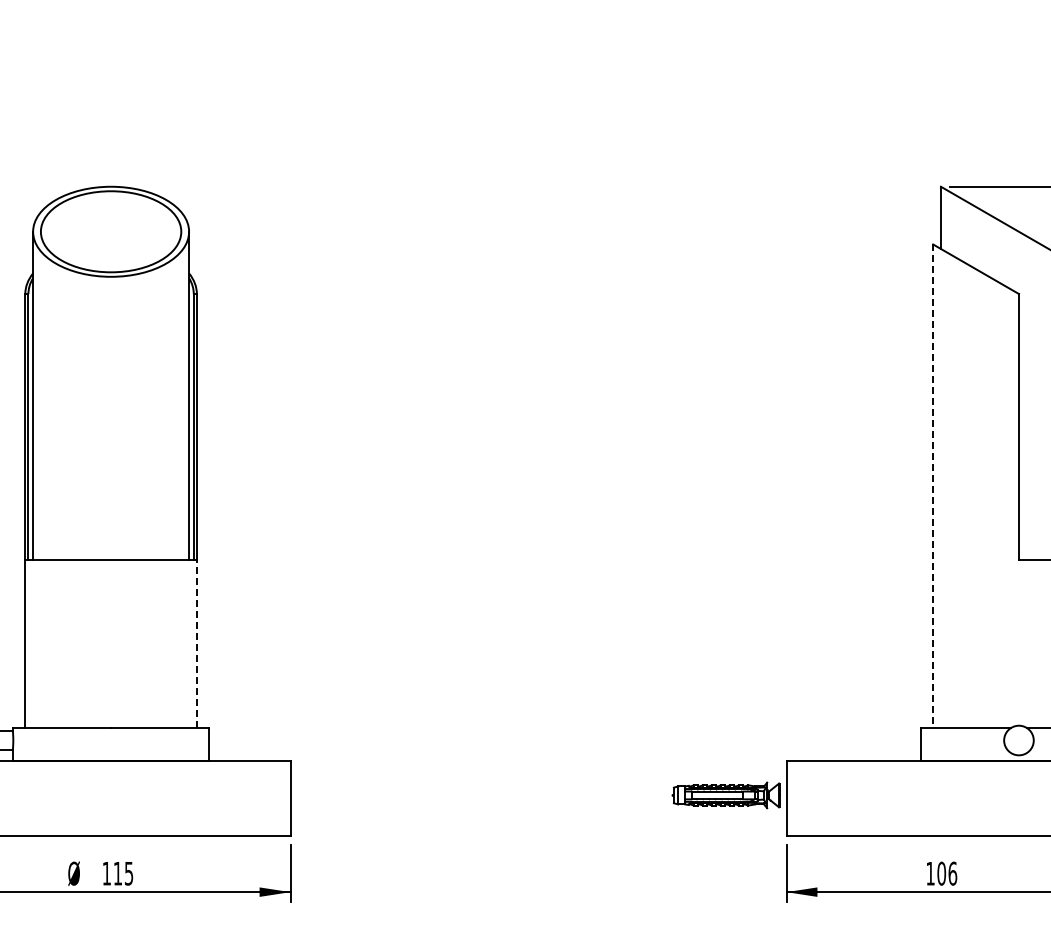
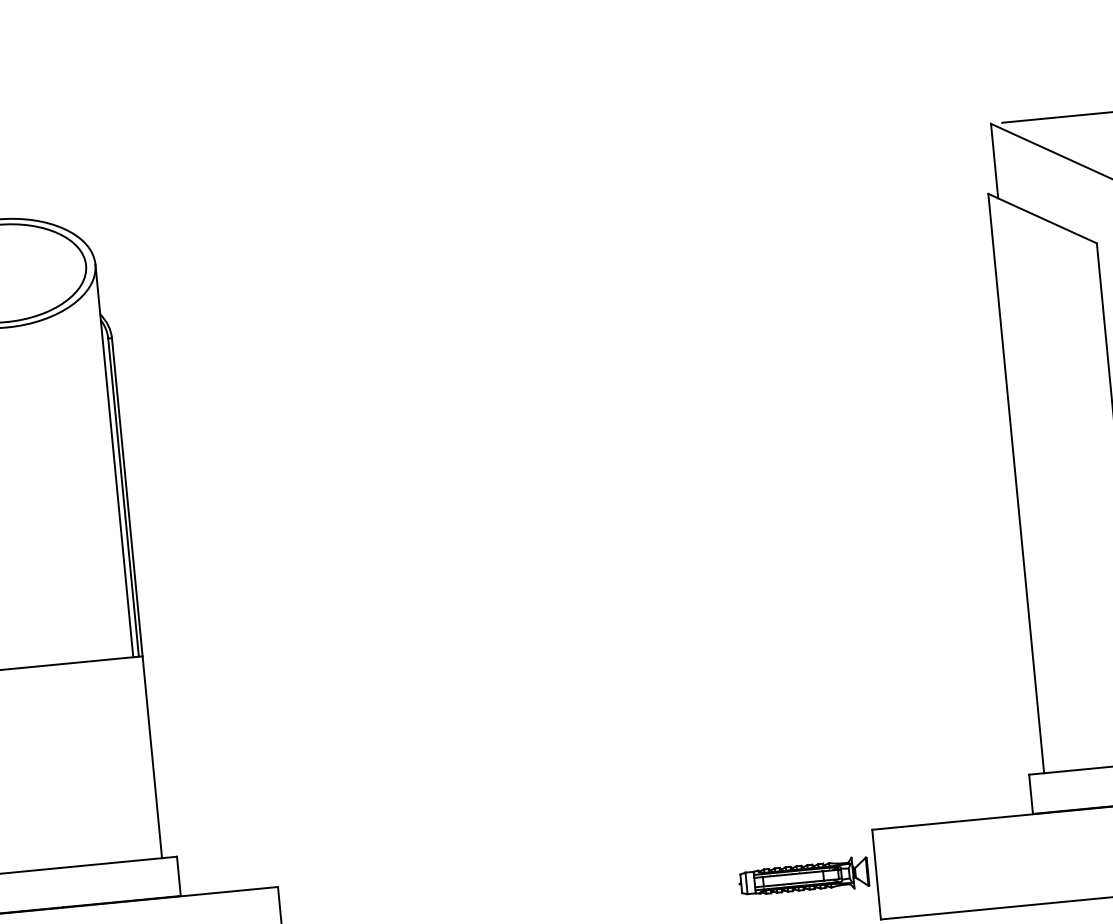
line: (933, 486) -> (1016, 483), dashed -> solid
line: (196, 643) -> (151, 756), dashed -> solid

